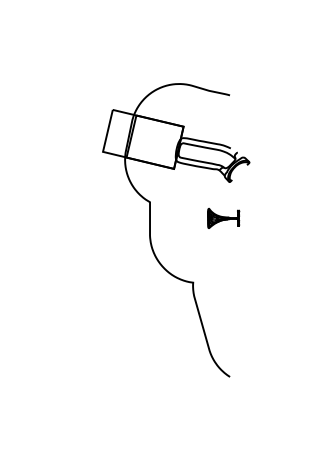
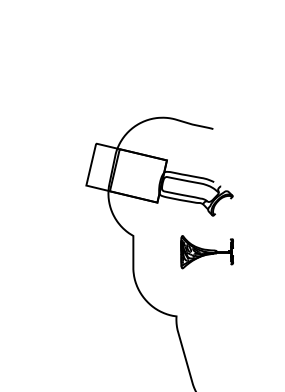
part: (223, 218) -> (206, 252), size x1.67

